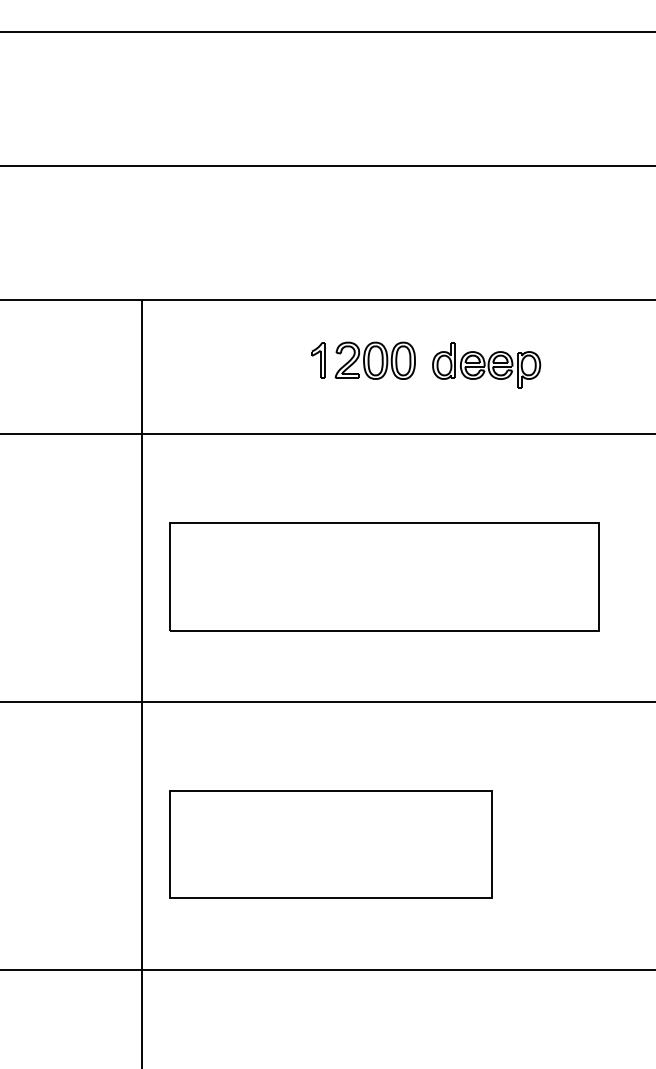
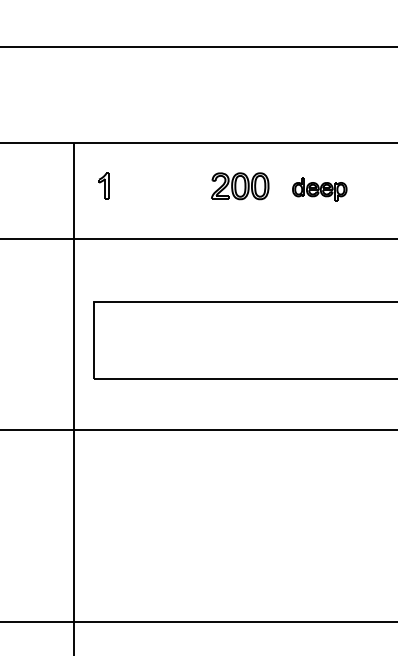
part: (318, 360) -> (103, 186), moved
part: (486, 365) -> (319, 189), size x0.7
part: (330, 844) -> (208, 531), removed

